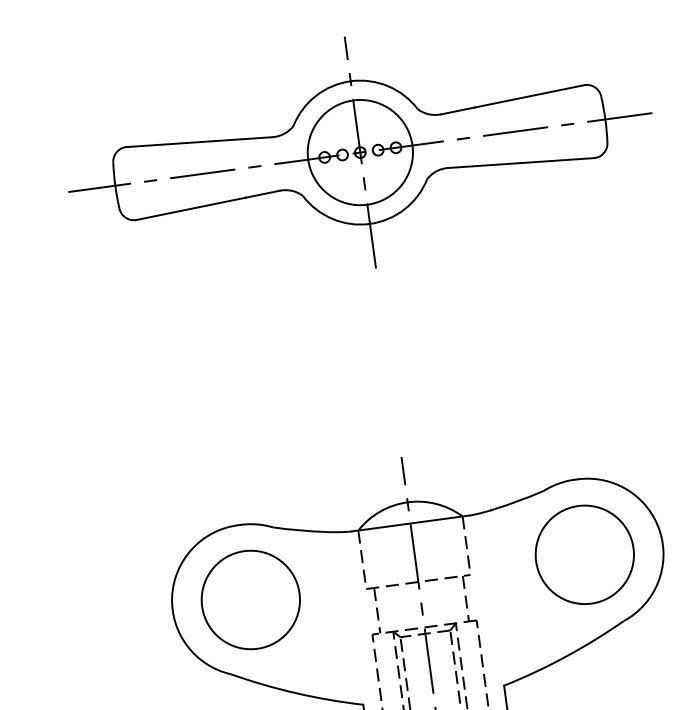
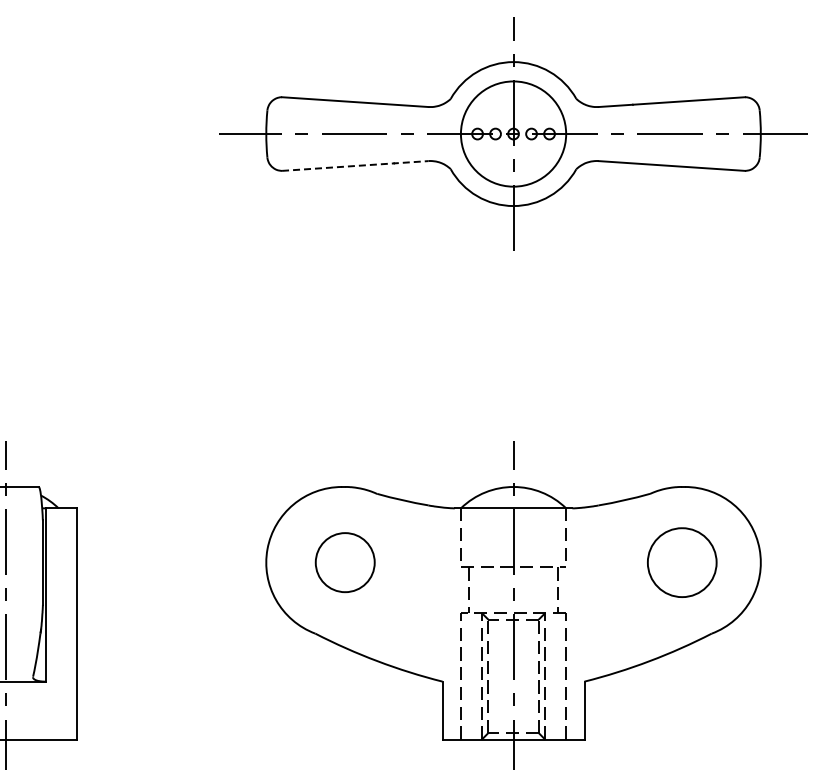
line: (207, 204) -> (355, 165), solid -> dashed
part: (585, 554) -> (682, 562), size x0.7
part: (251, 599) -> (345, 562), size x0.6

